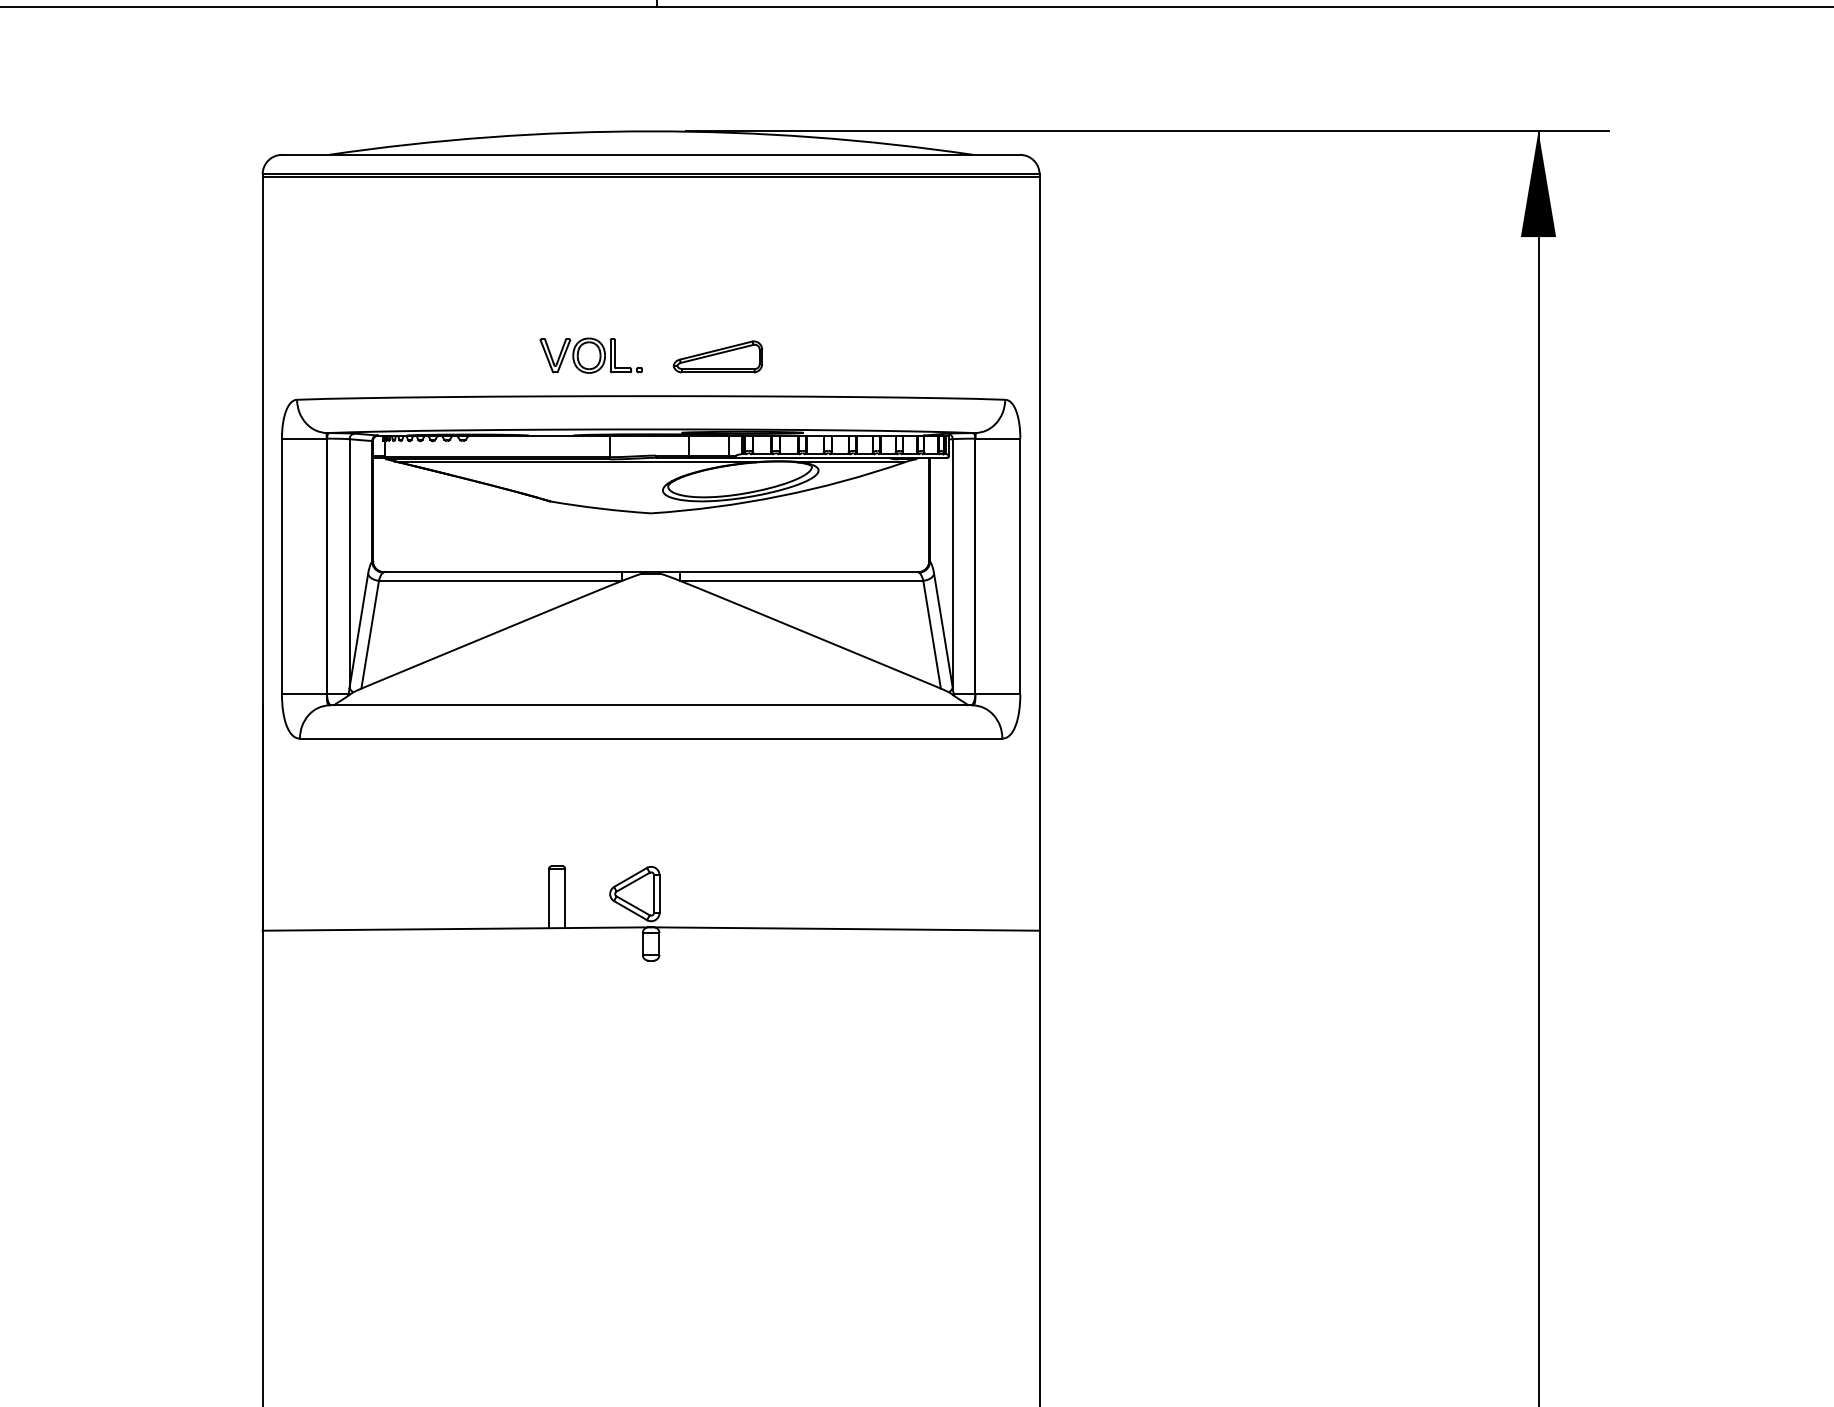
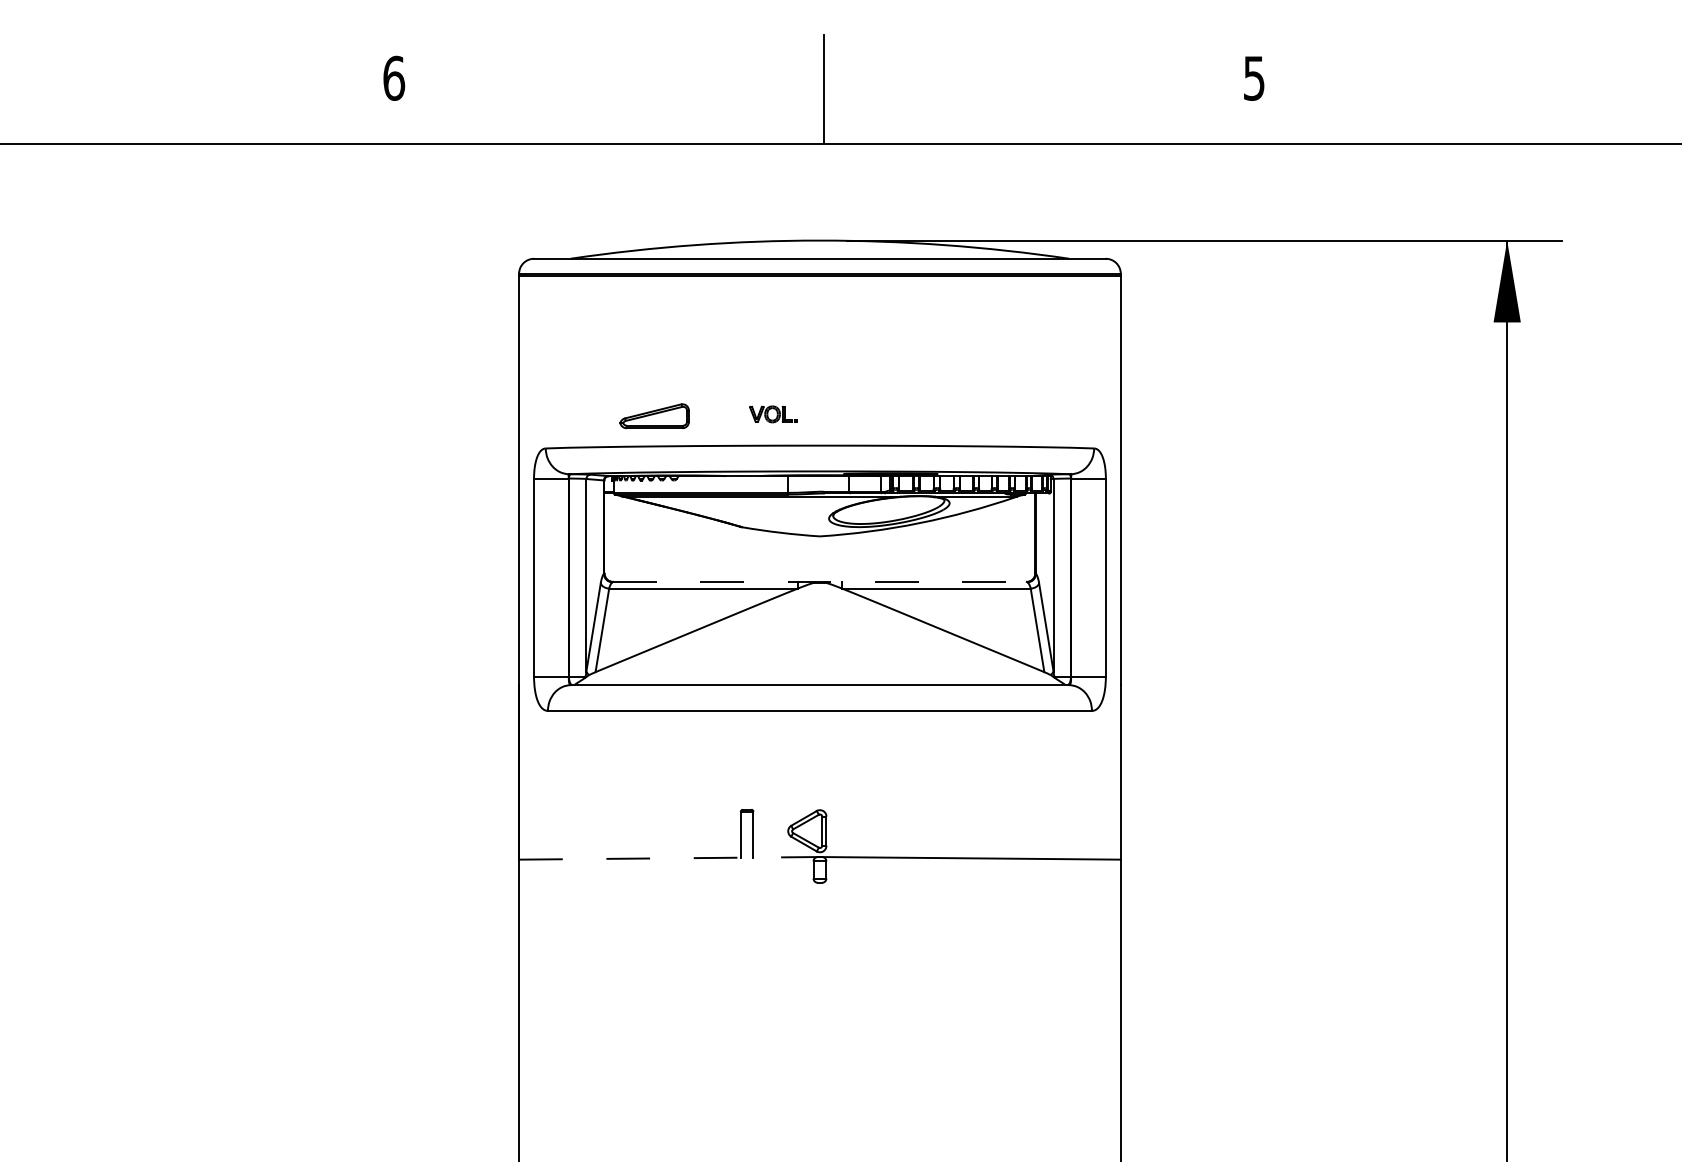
part: (591, 355) -> (773, 414), size x0.6
part: (717, 357) -> (654, 416), moved
line: (650, 571) -> (819, 581), solid -> dashed
line: (458, 929) -> (670, 858), solid -> dashed

